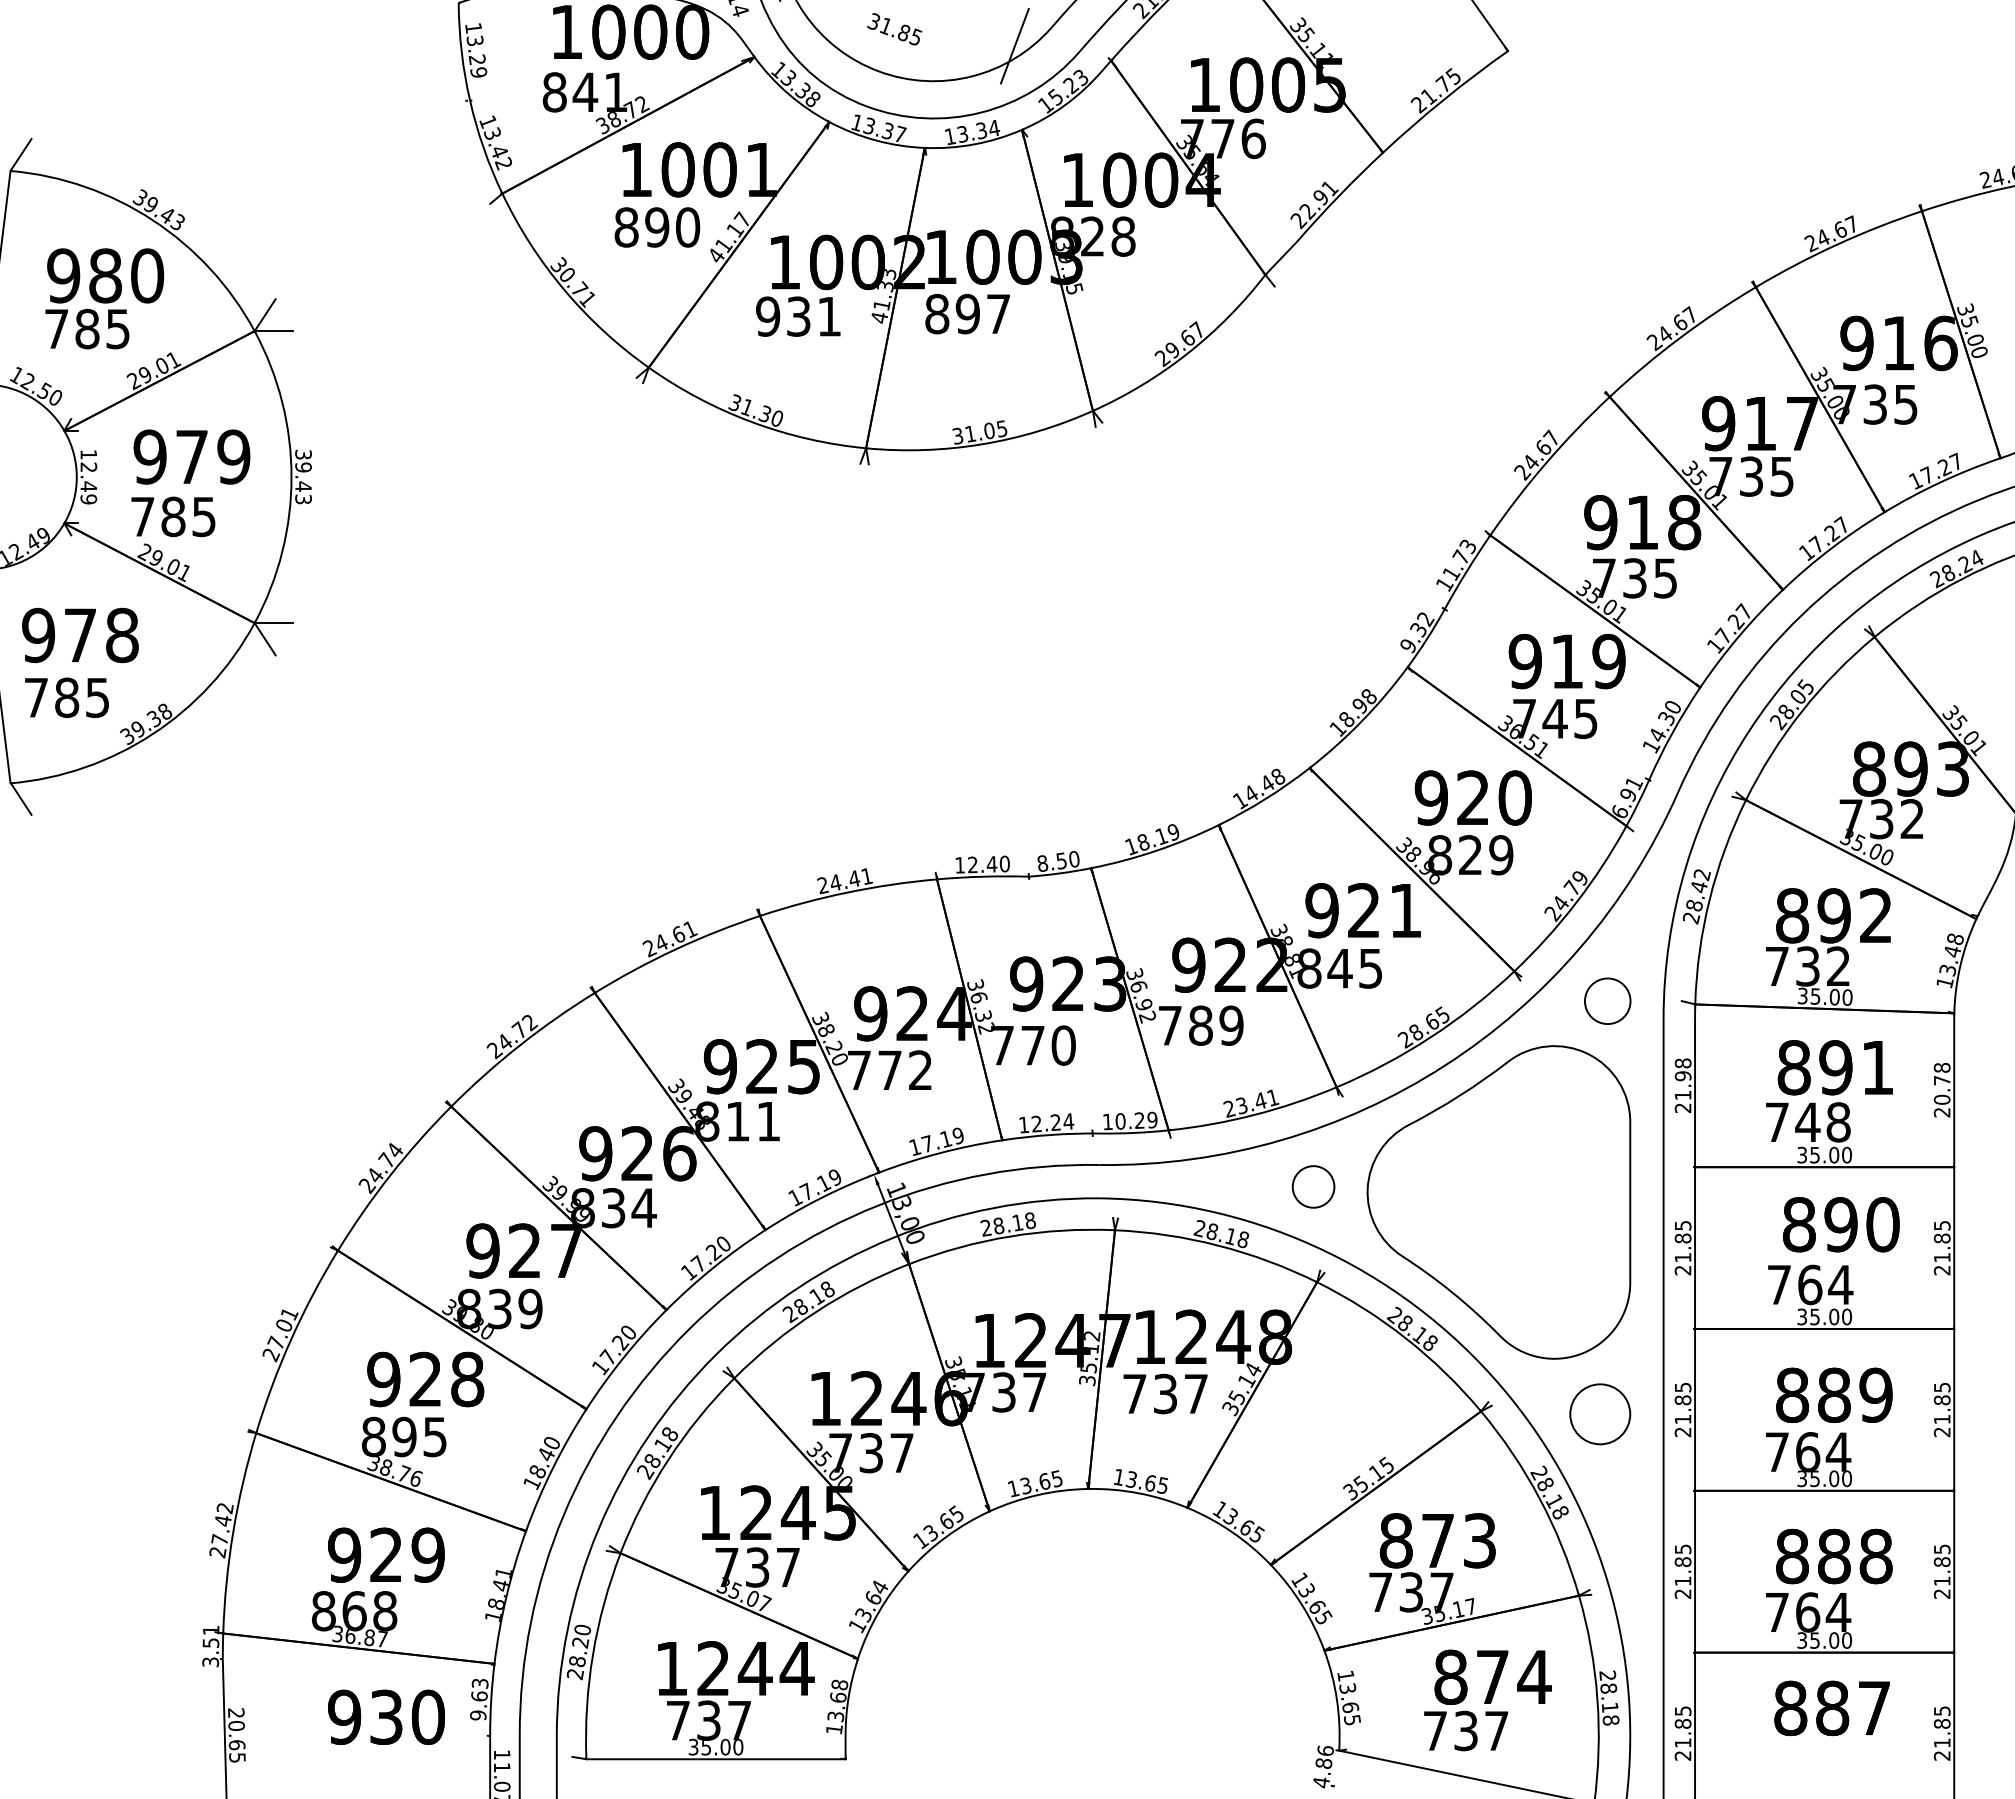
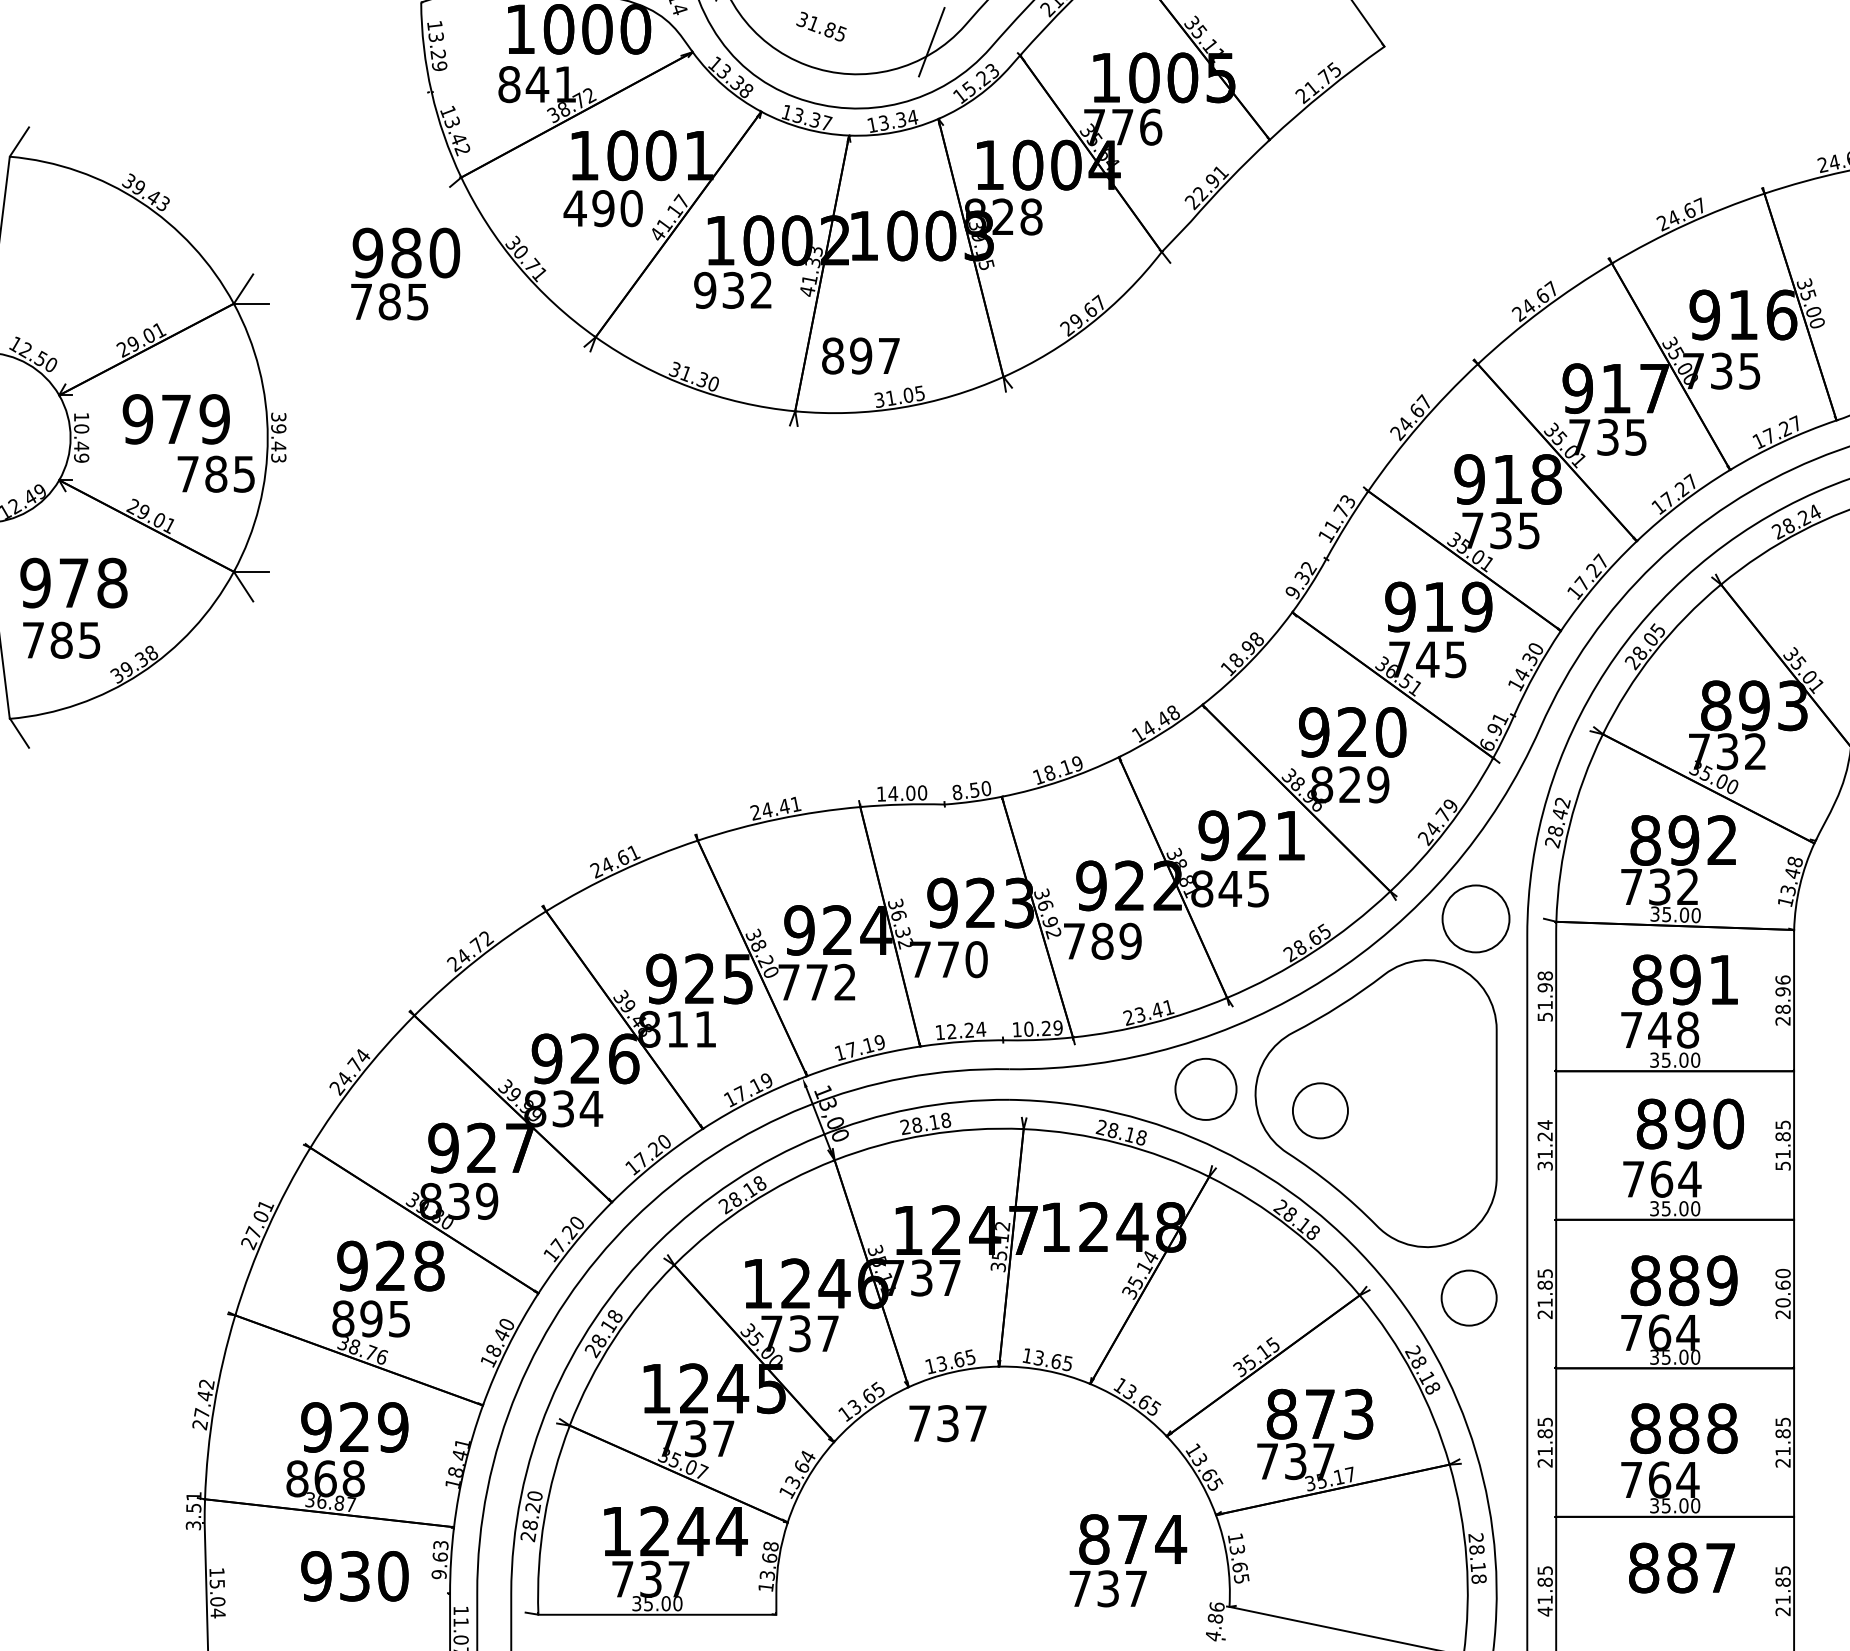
text: (626, 227) -> (575, 208), 890 -> 490
text: (104, 298) -> (405, 273), moved
text: (967, 314) -> (860, 356), moved
text: (828, 316) -> (760, 290), 931 -> 932
text: (88, 467) -> (81, 428), 12.49 -> 10.49
text: (173, 516) -> (216, 473), moved
text: (982, 864) -> (902, 793), 12.40 -> 14.00
circle: (1607, 1001) -> (1475, 919), size x1.6
text: (1941, 1083) -> (1782, 994), 20.78 -> 28.96
text: (1682, 1107) -> (1544, 1016), 21.98 -> 51.98
circle: (1313, 1186) -> (1205, 1088), size x1.6
circle: (1438, 1210) -> (1320, 1110), added
text: (1682, 1247) -> (1544, 1144), 21.85 -> 31.24
text: (1941, 1270) -> (1782, 1166), 21.85 -> 51.85
text: (1165, 1393) -> (947, 1423), moved
text: (1941, 1403) -> (1782, 1288), 21.85 -> 20.60
text: (1487, 1700) -> (1127, 1560), moved
text: (236, 1735) -> (217, 1592), 20.65 -> 15.04
text: (1682, 1755) -> (1544, 1611), 21.85 -> 41.85

